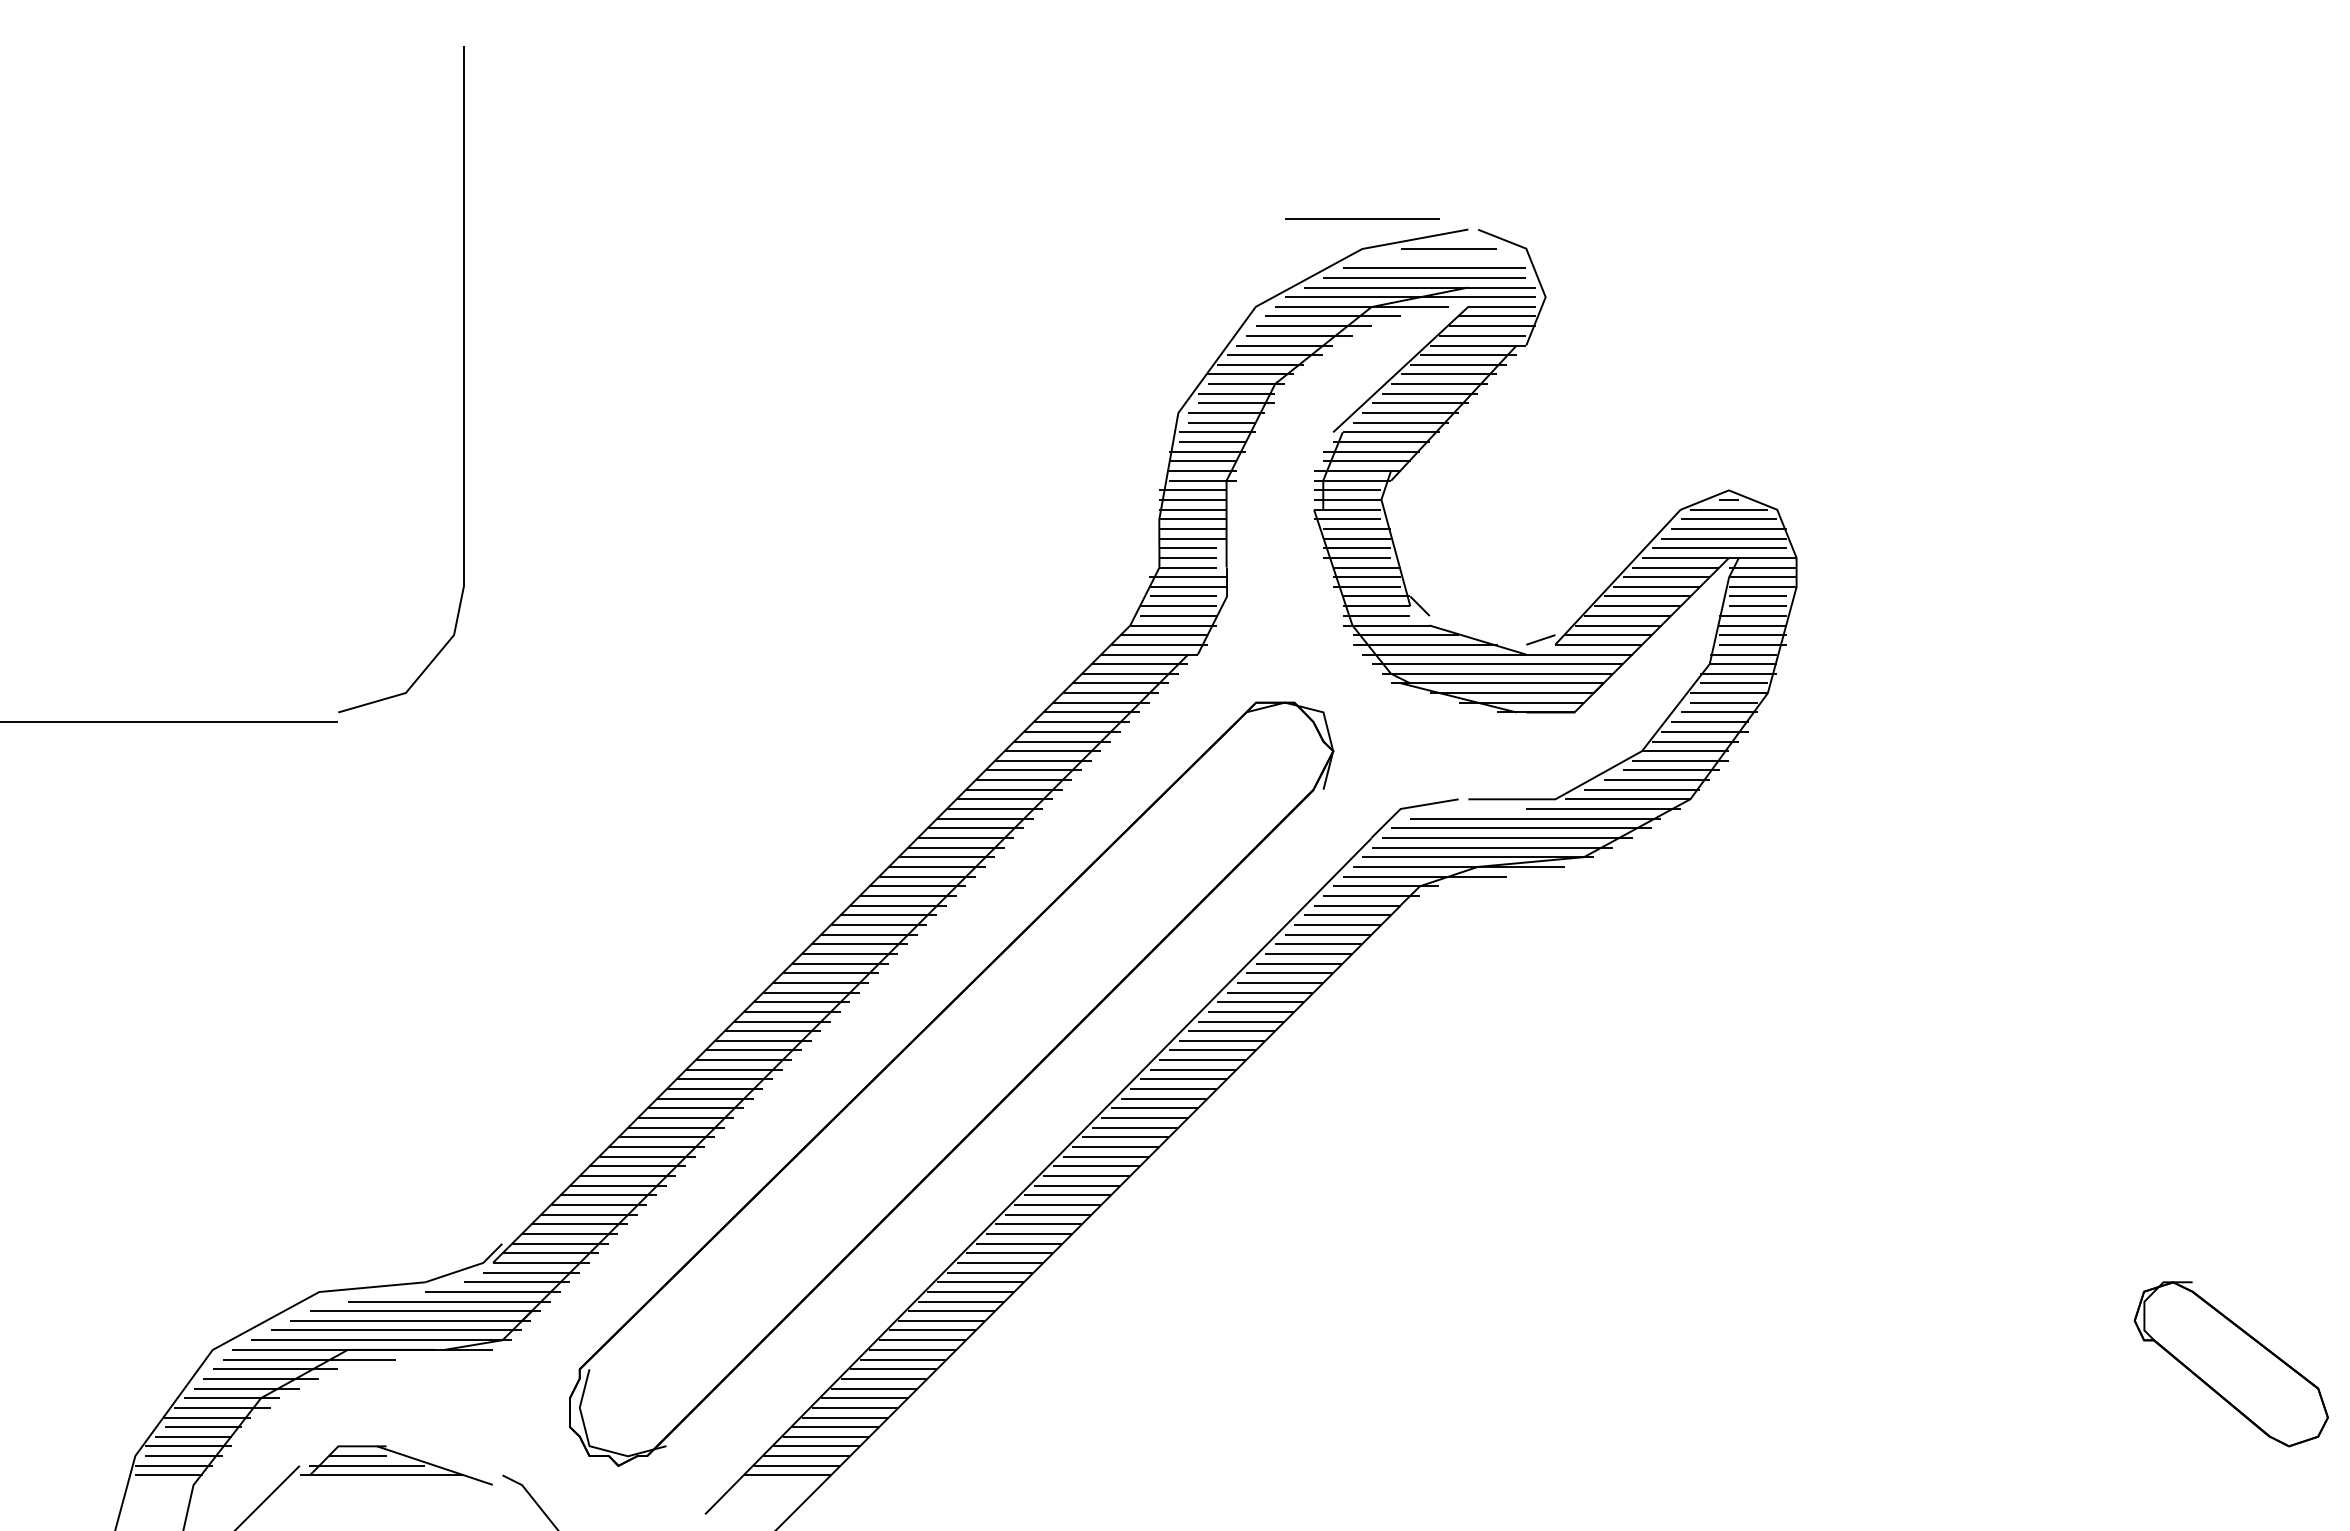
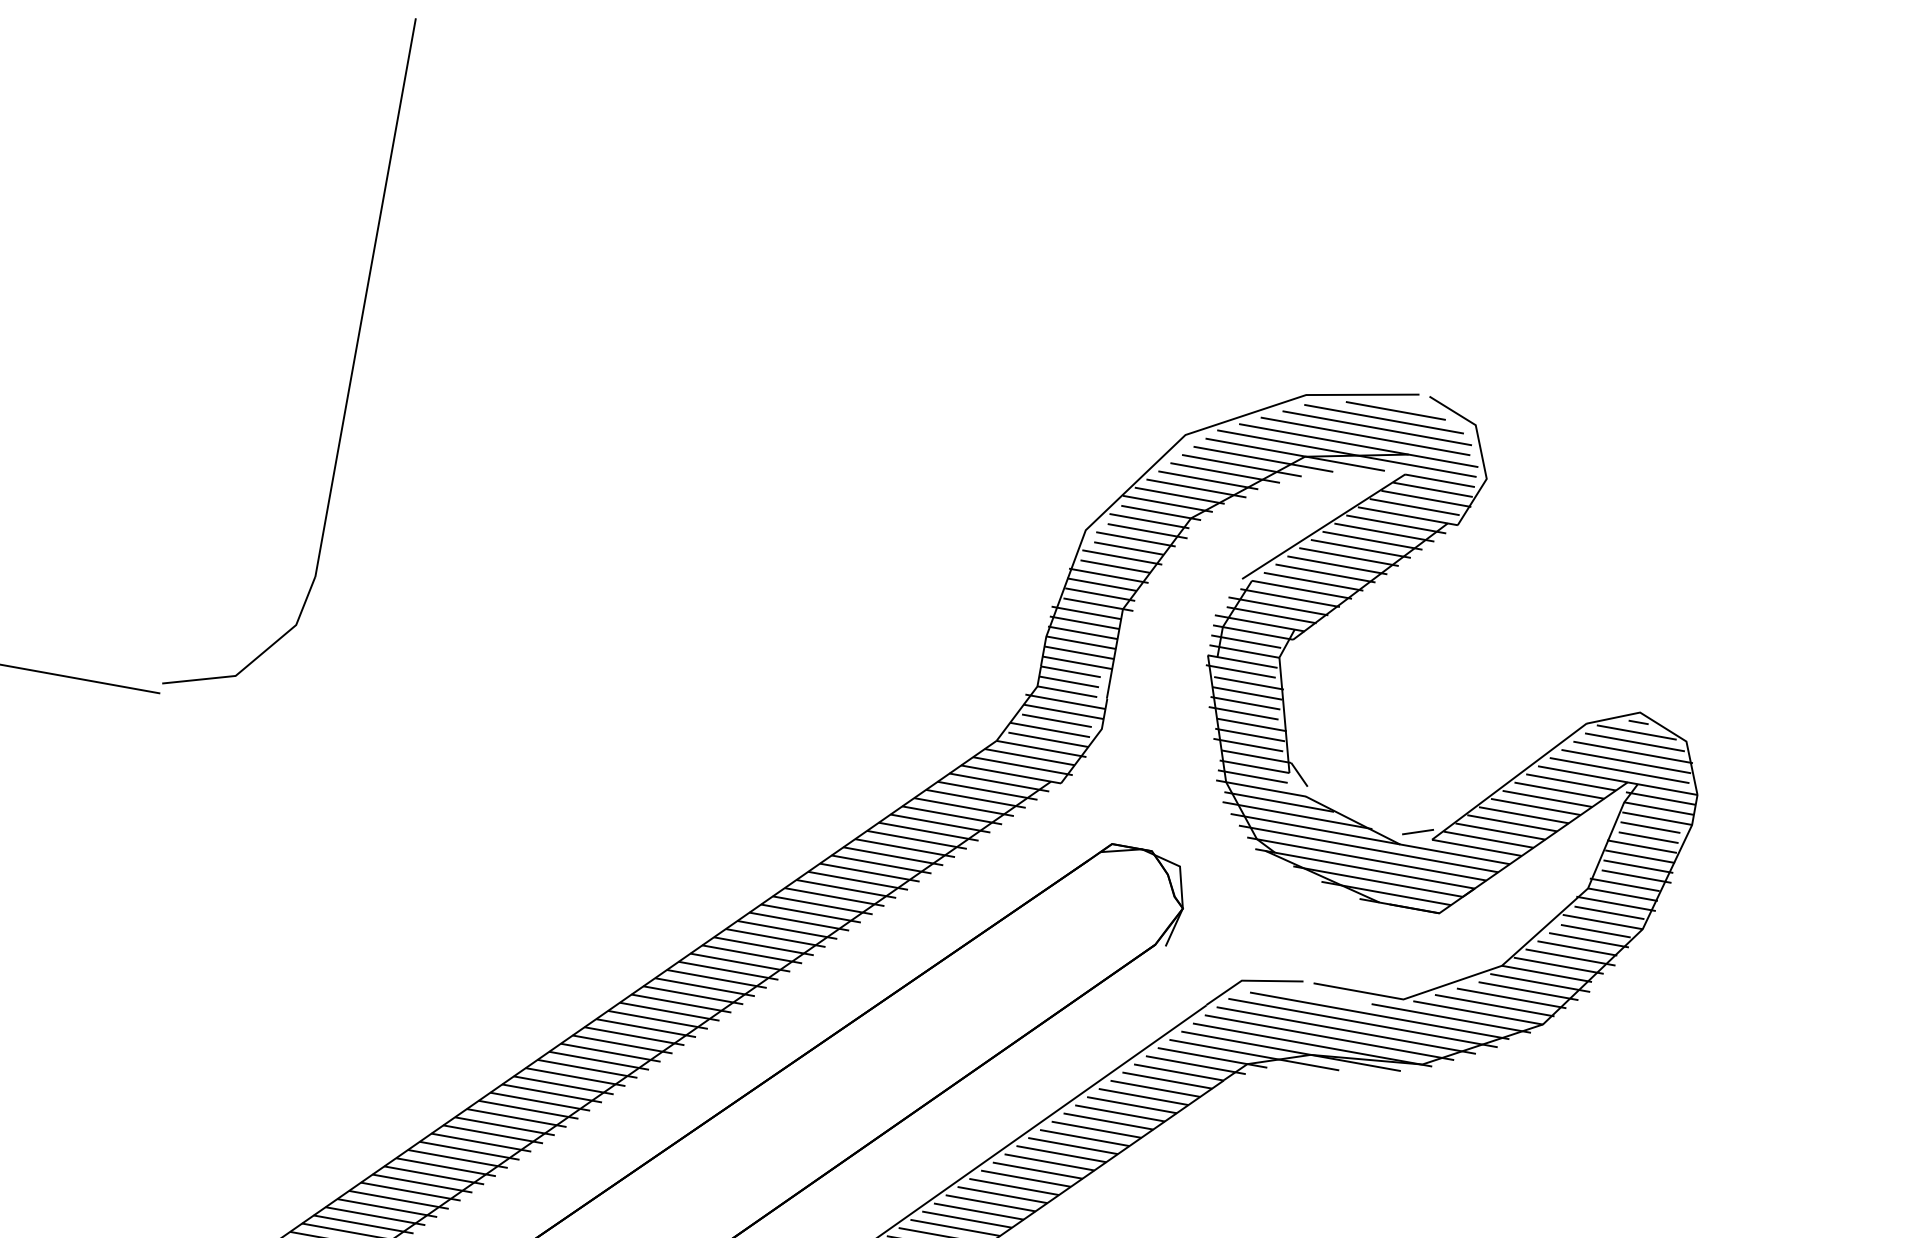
line: (1362, 218) -> (1384, 419), moved

